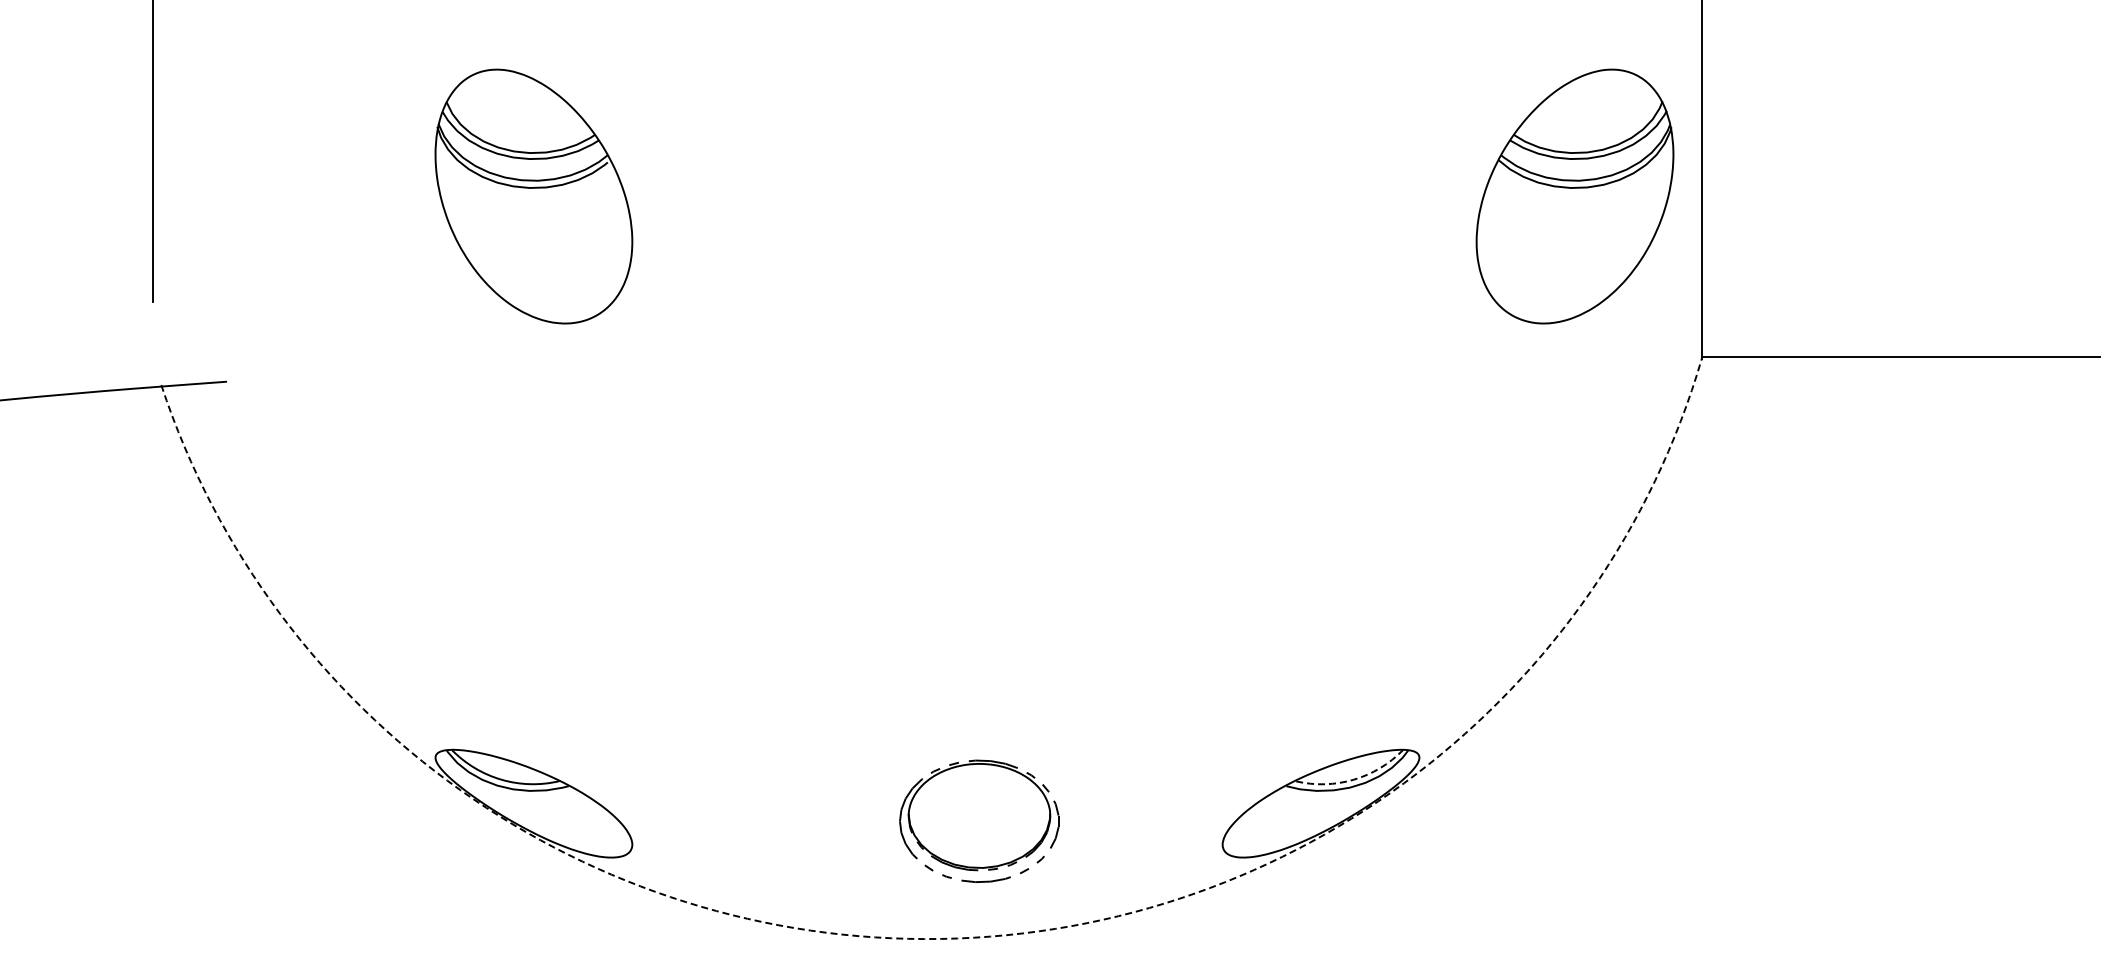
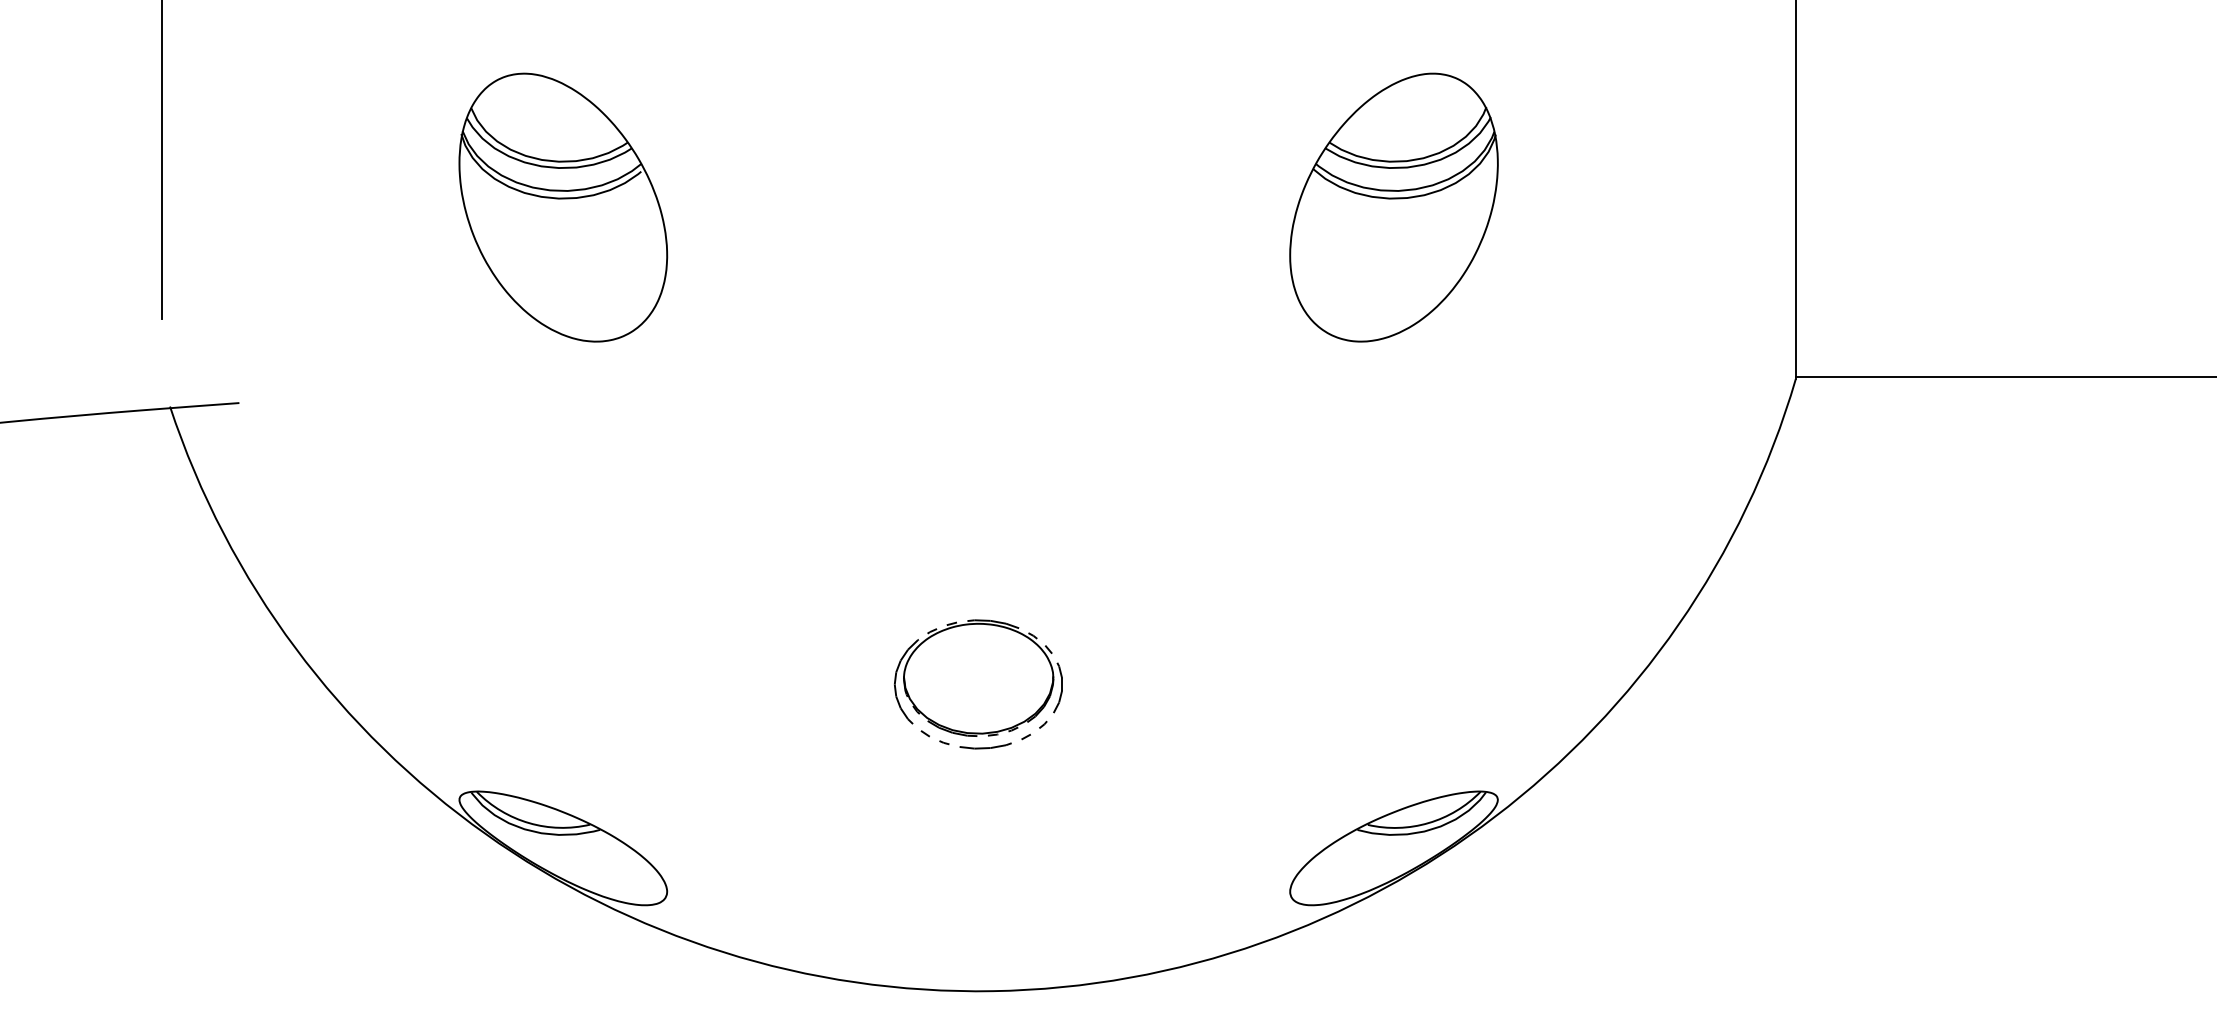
part: (1574, 196) -> (1393, 207), moved
arc: (1353, 779) -> (1428, 822), dashed -> solid
part: (979, 820) -> (978, 683), moved
arc: (941, 938) -> (993, 990), dashed -> solid

